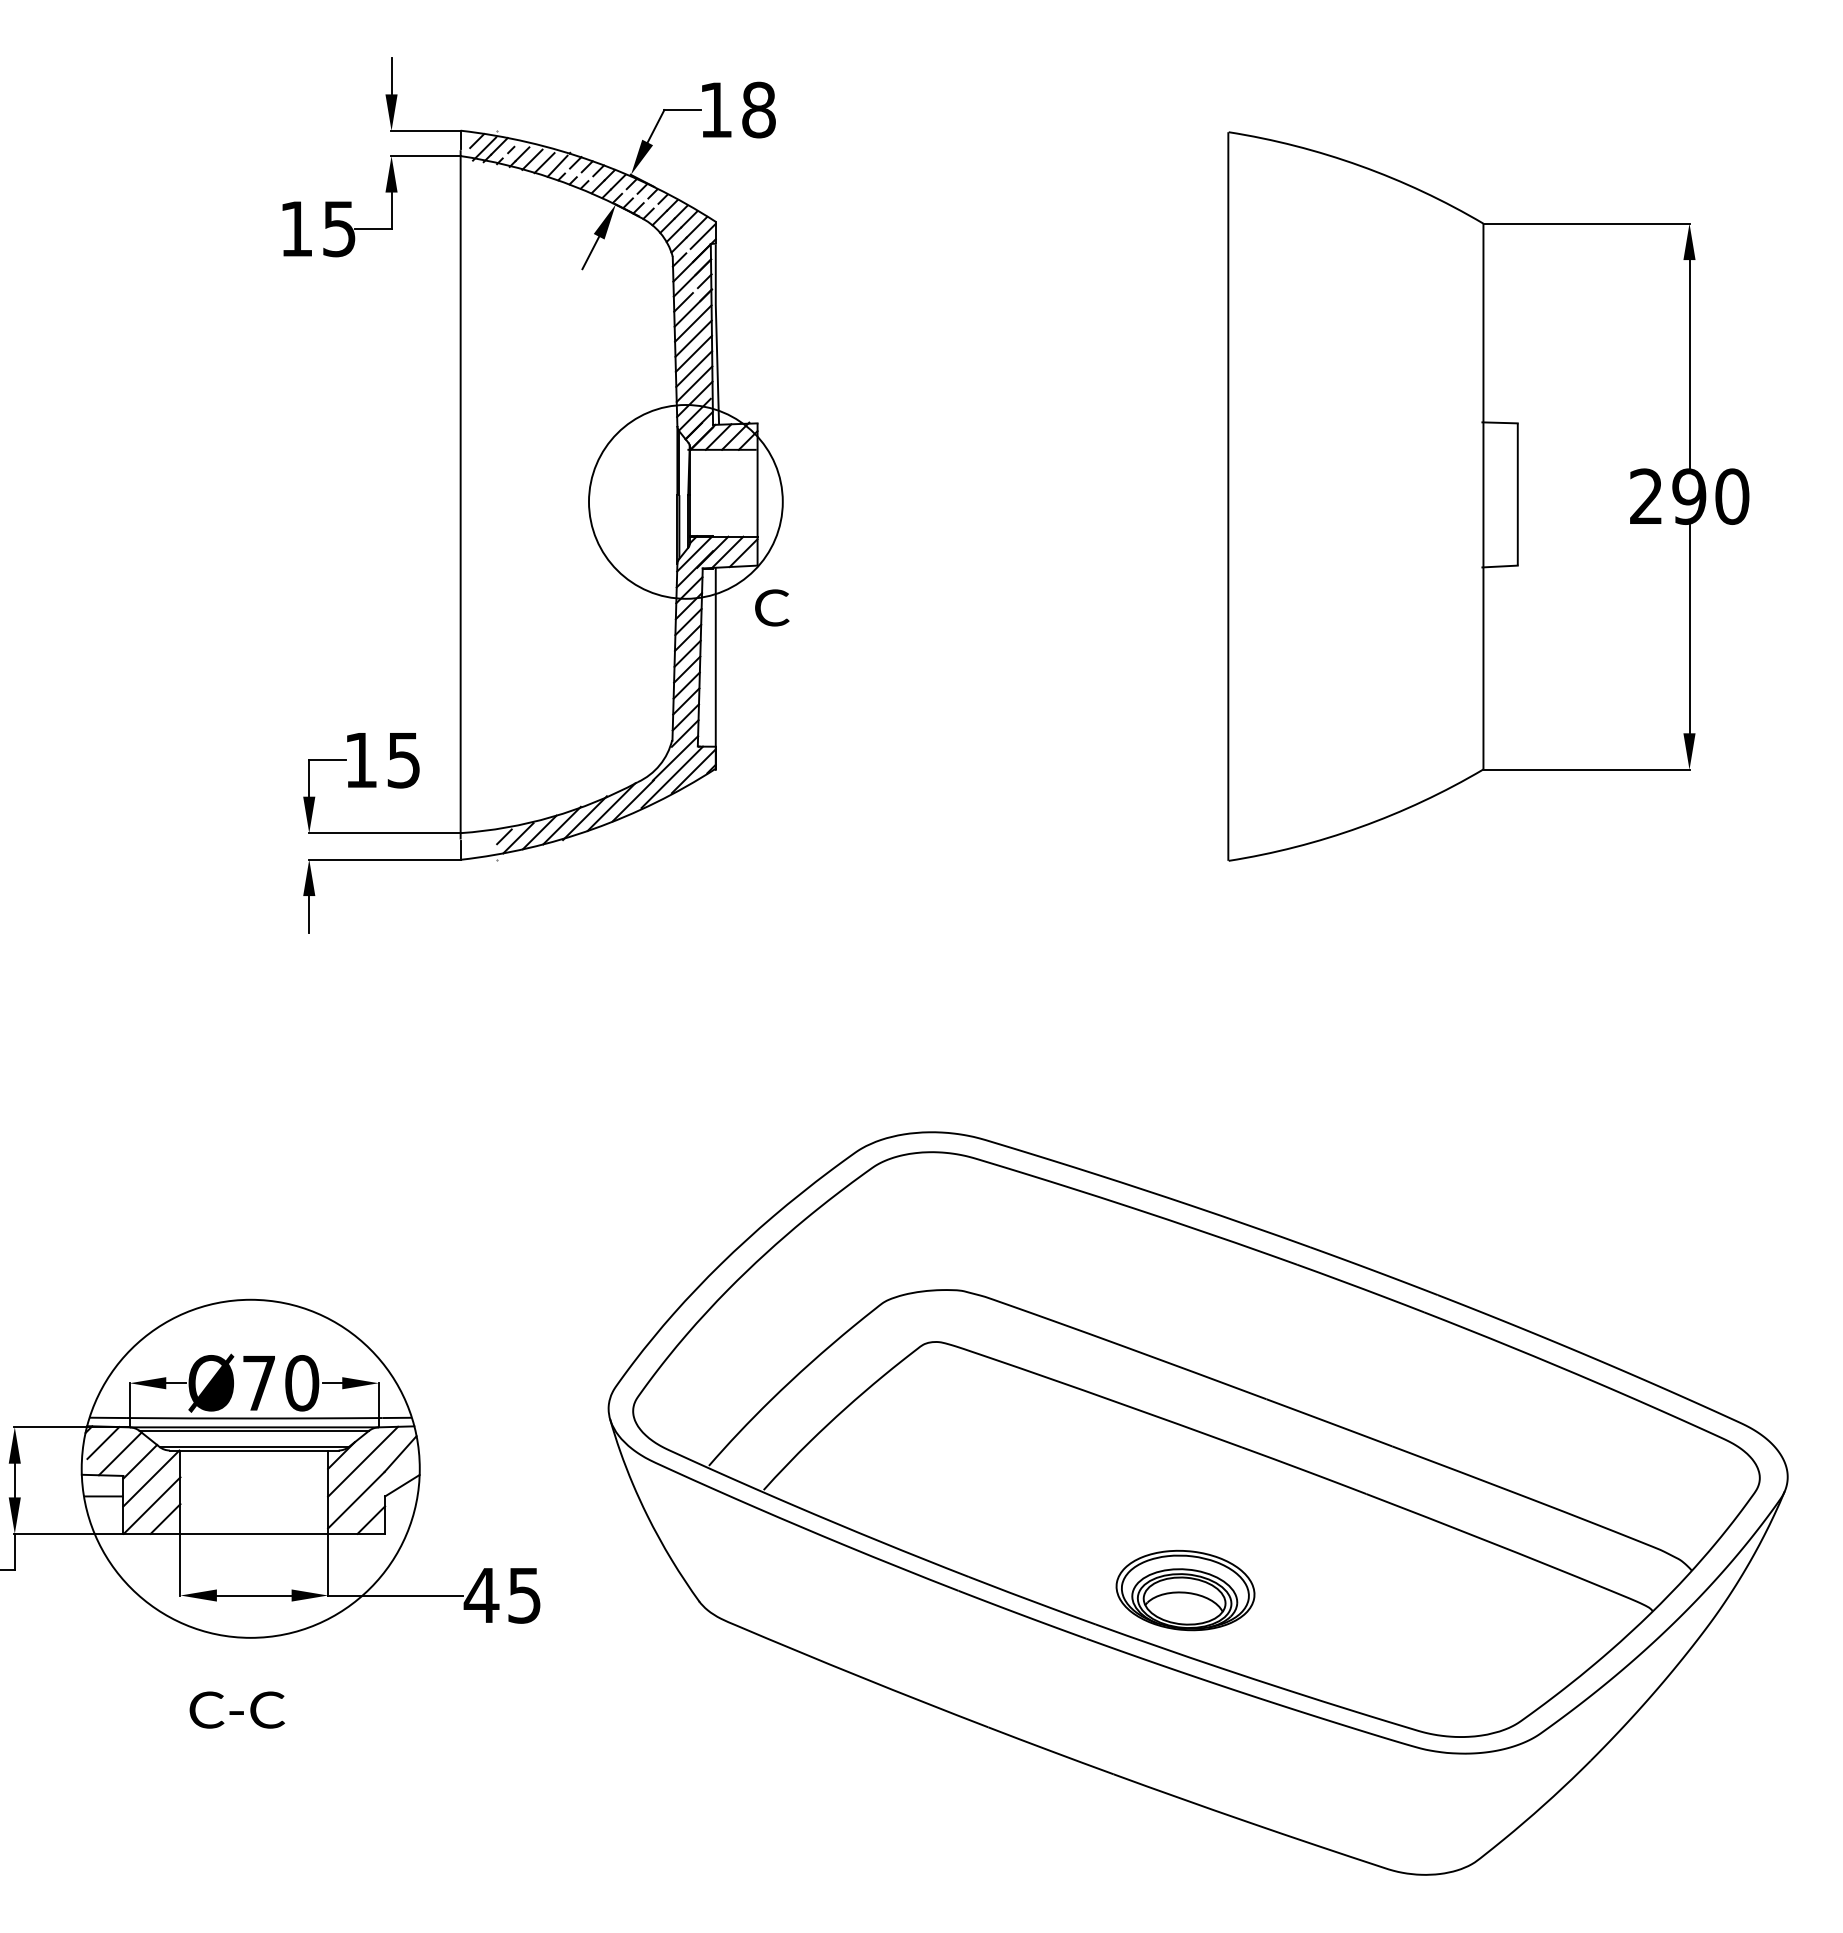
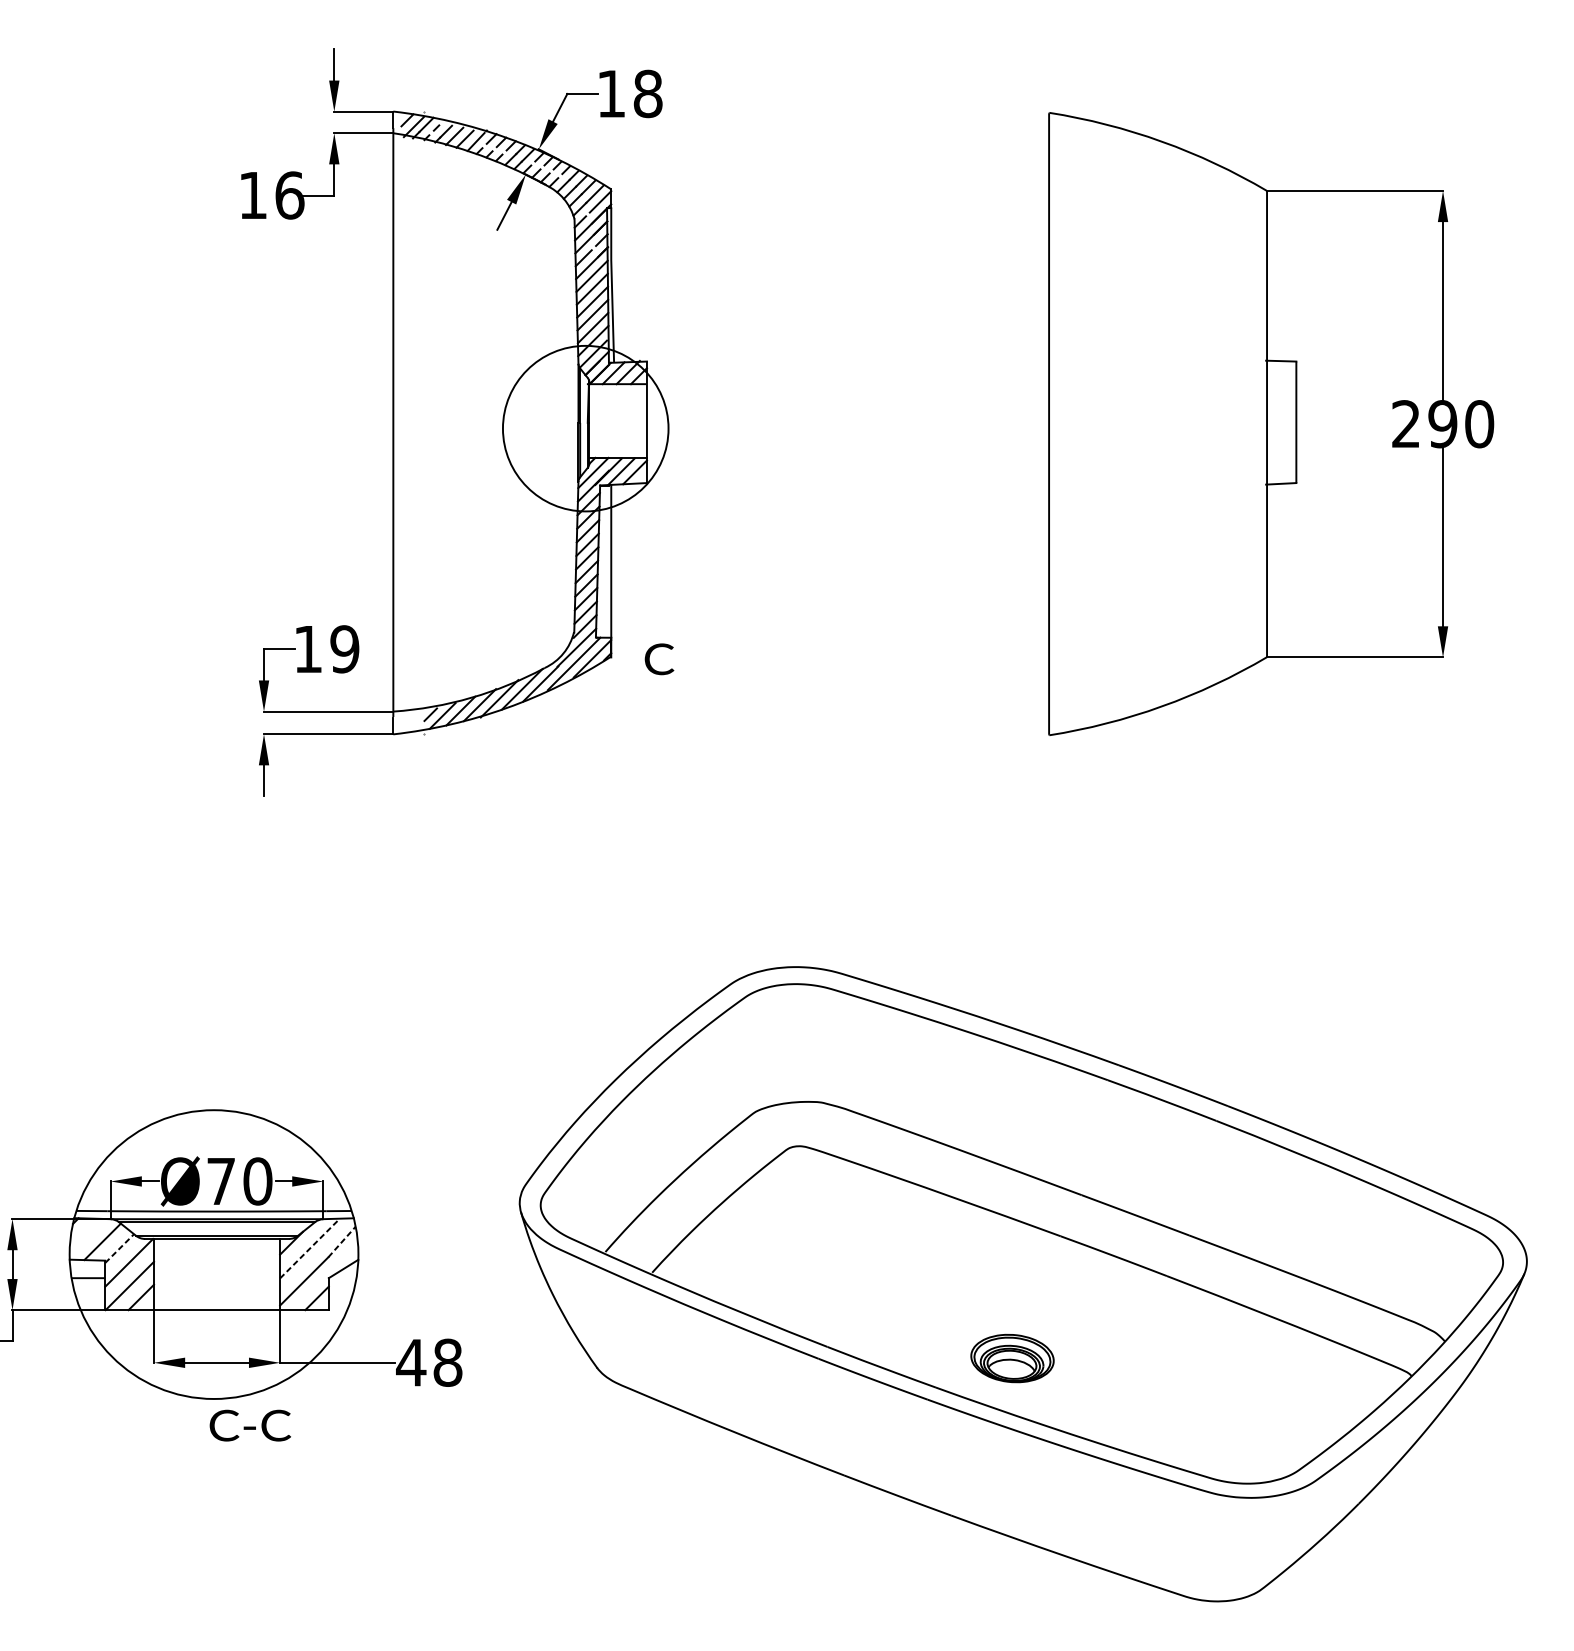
text: (339, 228) -> (289, 195), 15 -> 16
text: (772, 607) -> (659, 658), moved
text: (403, 760) -> (344, 649), 15 -> 19
line: (103, 1442) -> (88, 1232), removed
line: (400, 1453) -> (341, 1241), solid -> dashed
line: (140, 1461) -> (119, 1248), solid -> dashed
line: (363, 1461) -> (310, 1248), solid -> dashed
part: (1185, 1590) -> (1012, 1358), size x0.7
text: (524, 1595) -> (447, 1362), 45 -> 48
text: (236, 1709) -> (249, 1425), moved

